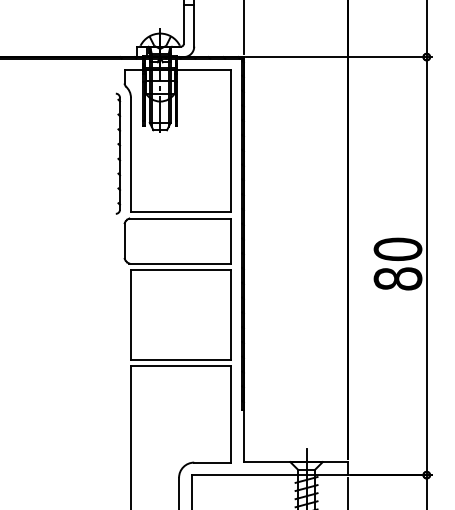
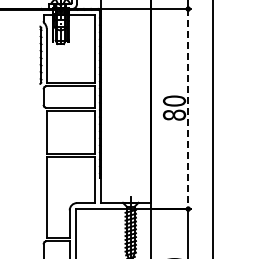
line: (427, 267) -> (188, 109), solid -> dashed

